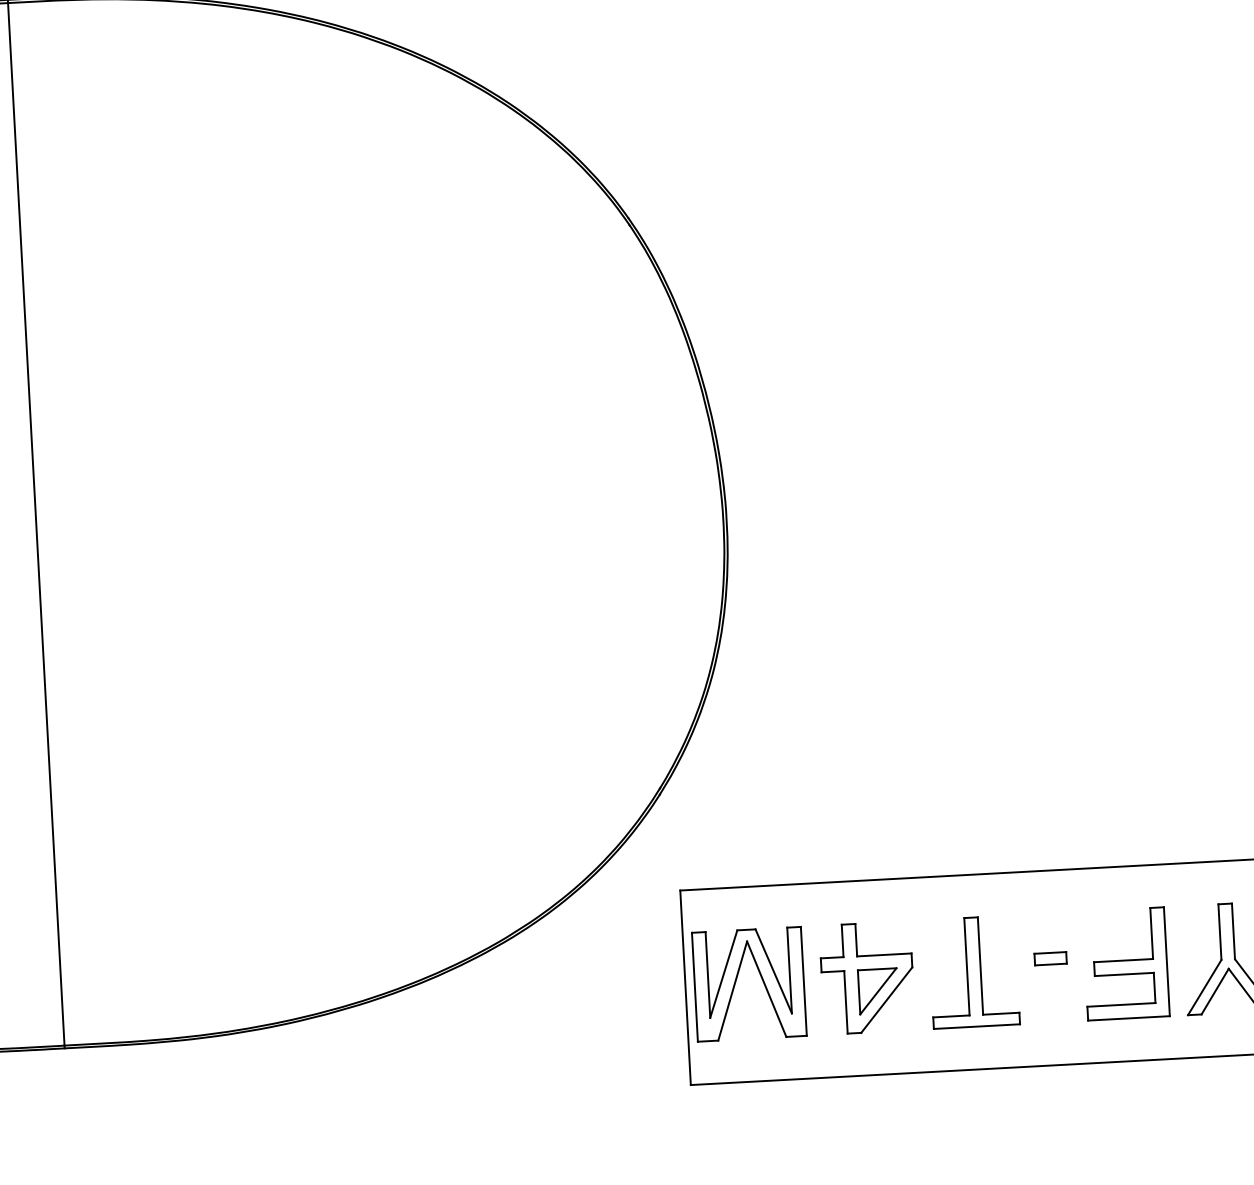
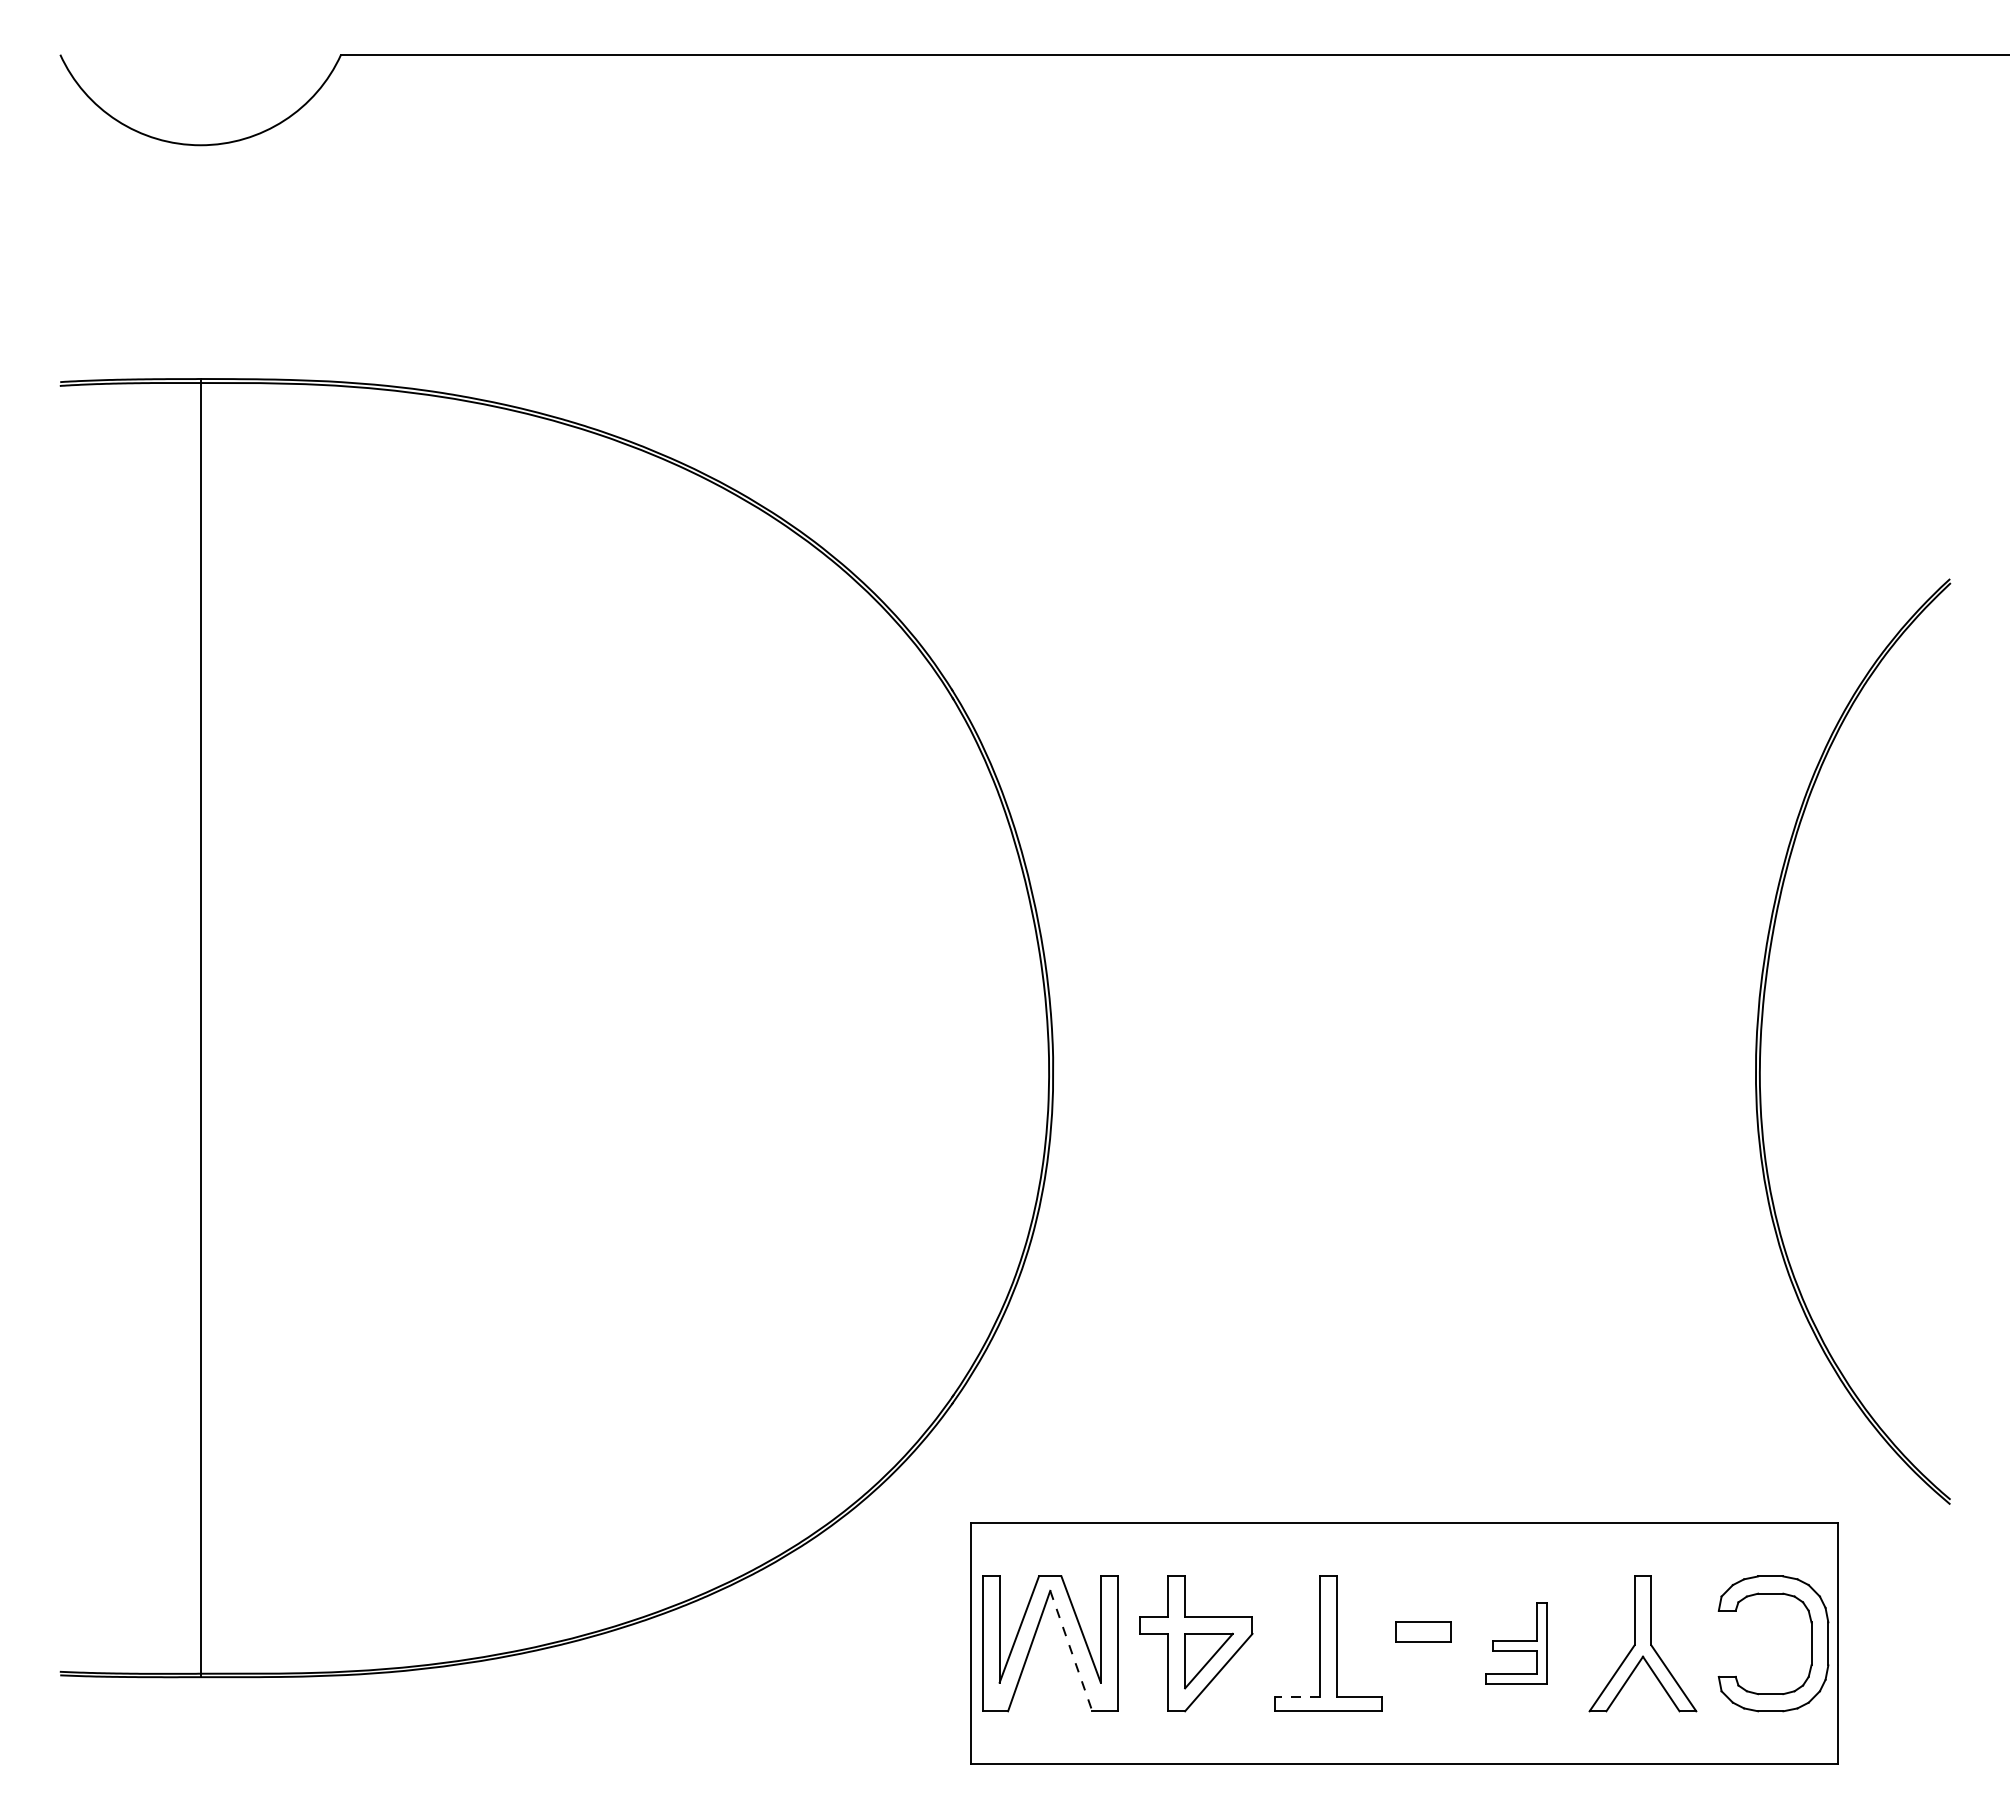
part: (1050, 958) -> (1423, 1632), size x1.4
part: (1125, 963) -> (1516, 1643), size x0.6
line: (766, 989) -> (1071, 1651), solid -> dashed
line: (950, 1016) -> (1296, 1697), solid -> dashed

